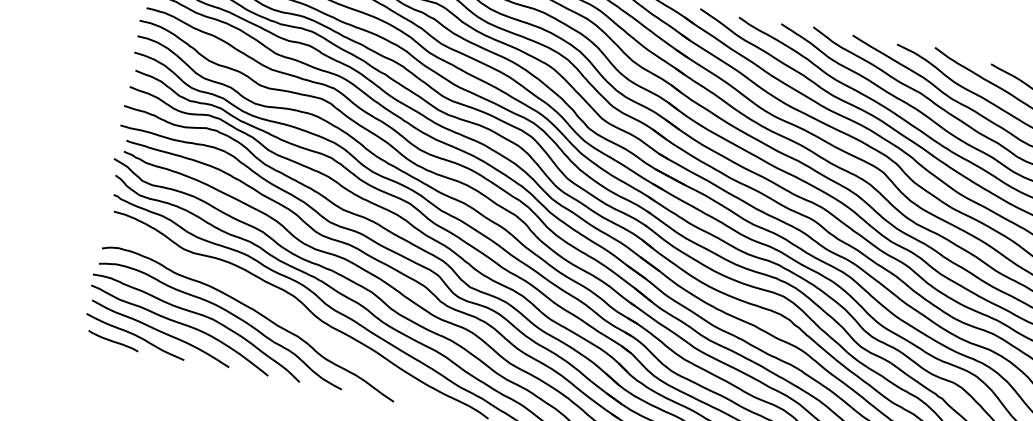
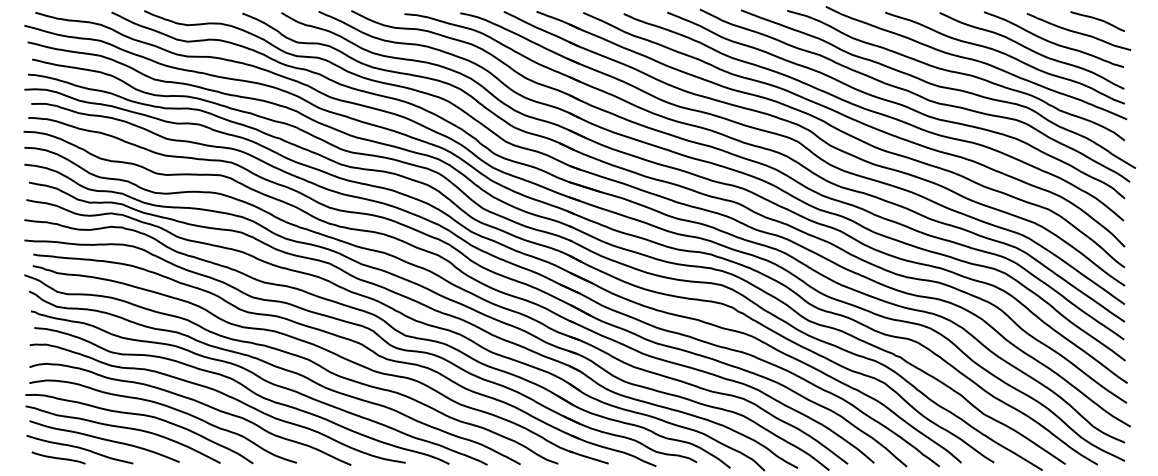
curve: (282, 310) -> (222, 394), added

